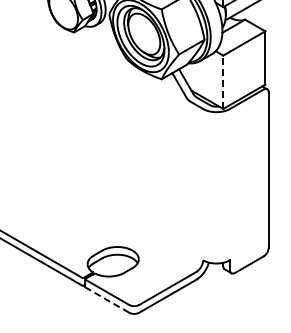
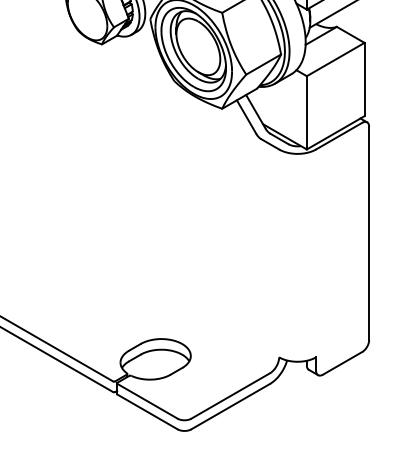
line: (223, 82) -> (307, 113), dashed -> solid
line: (106, 299) -> (146, 411), dashed -> solid

